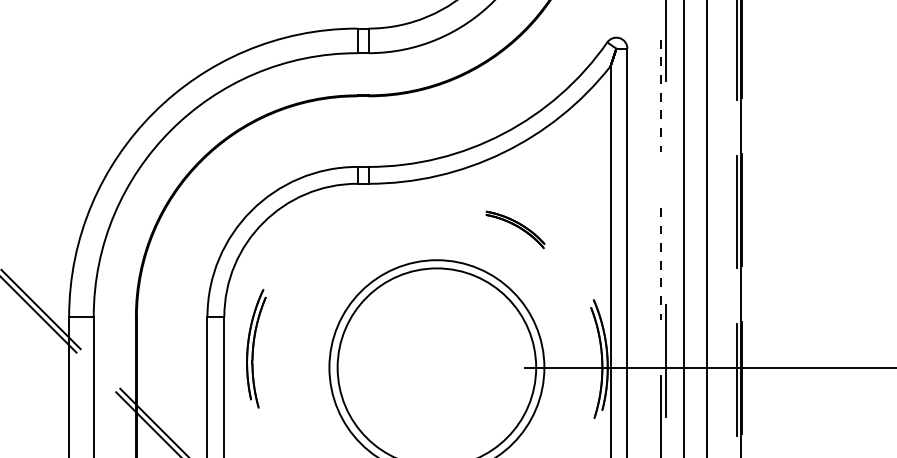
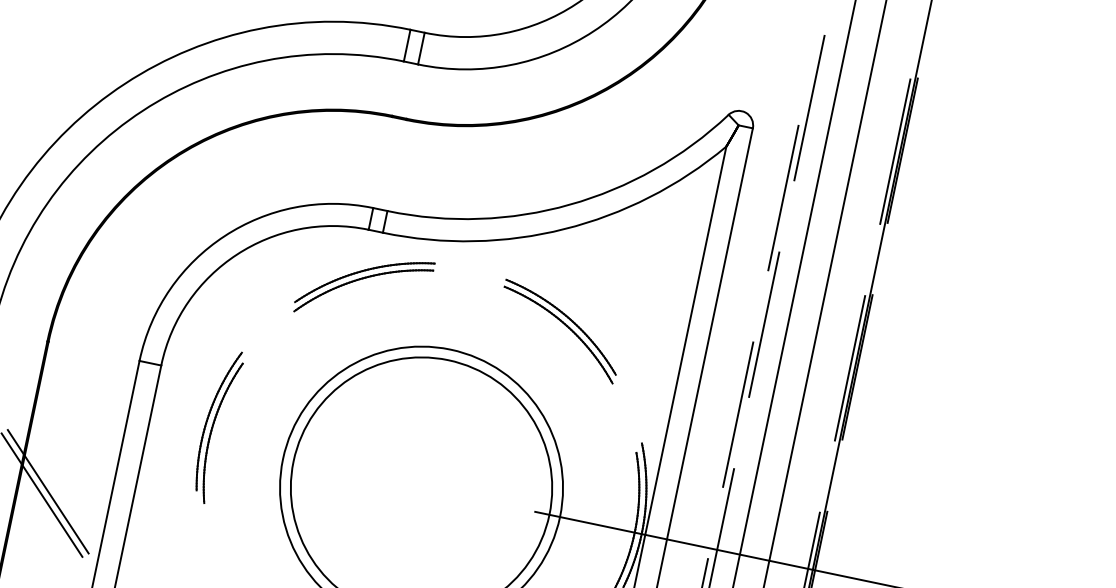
line: (660, 96) -> (782, 198), dashed -> solid
line: (666, 192) -> (764, 324), added
part: (362, 226) -> (363, 286), added
part: (515, 229) -> (560, 331), size x1.67
line: (660, 264) -> (737, 415), dashed -> solid
part: (256, 348) -> (217, 426), moved

